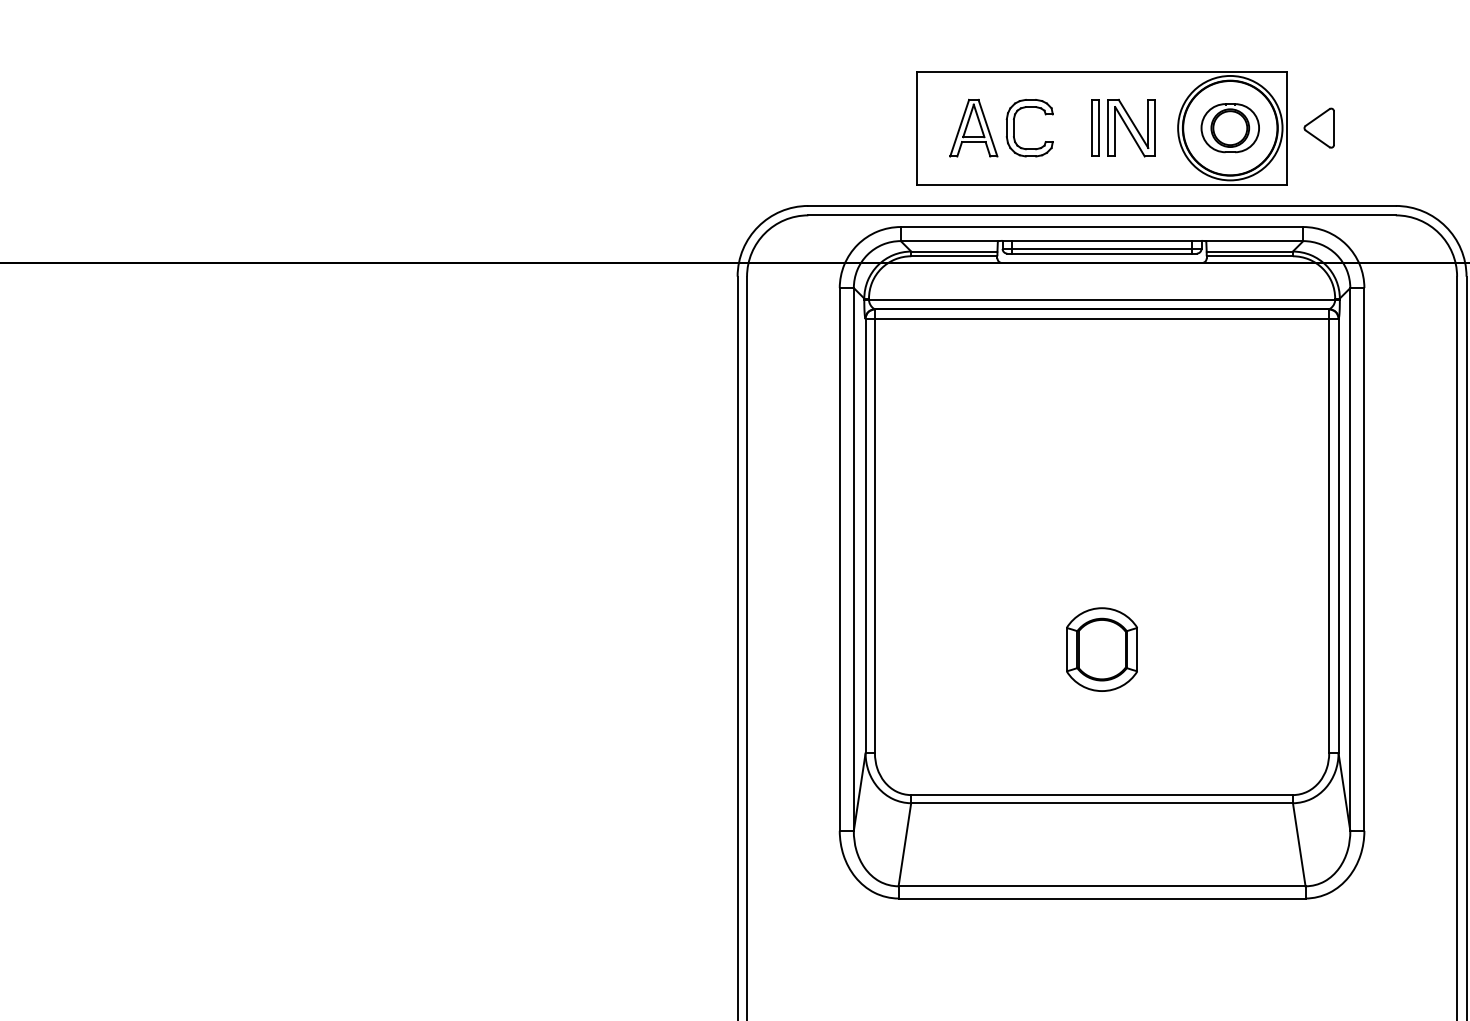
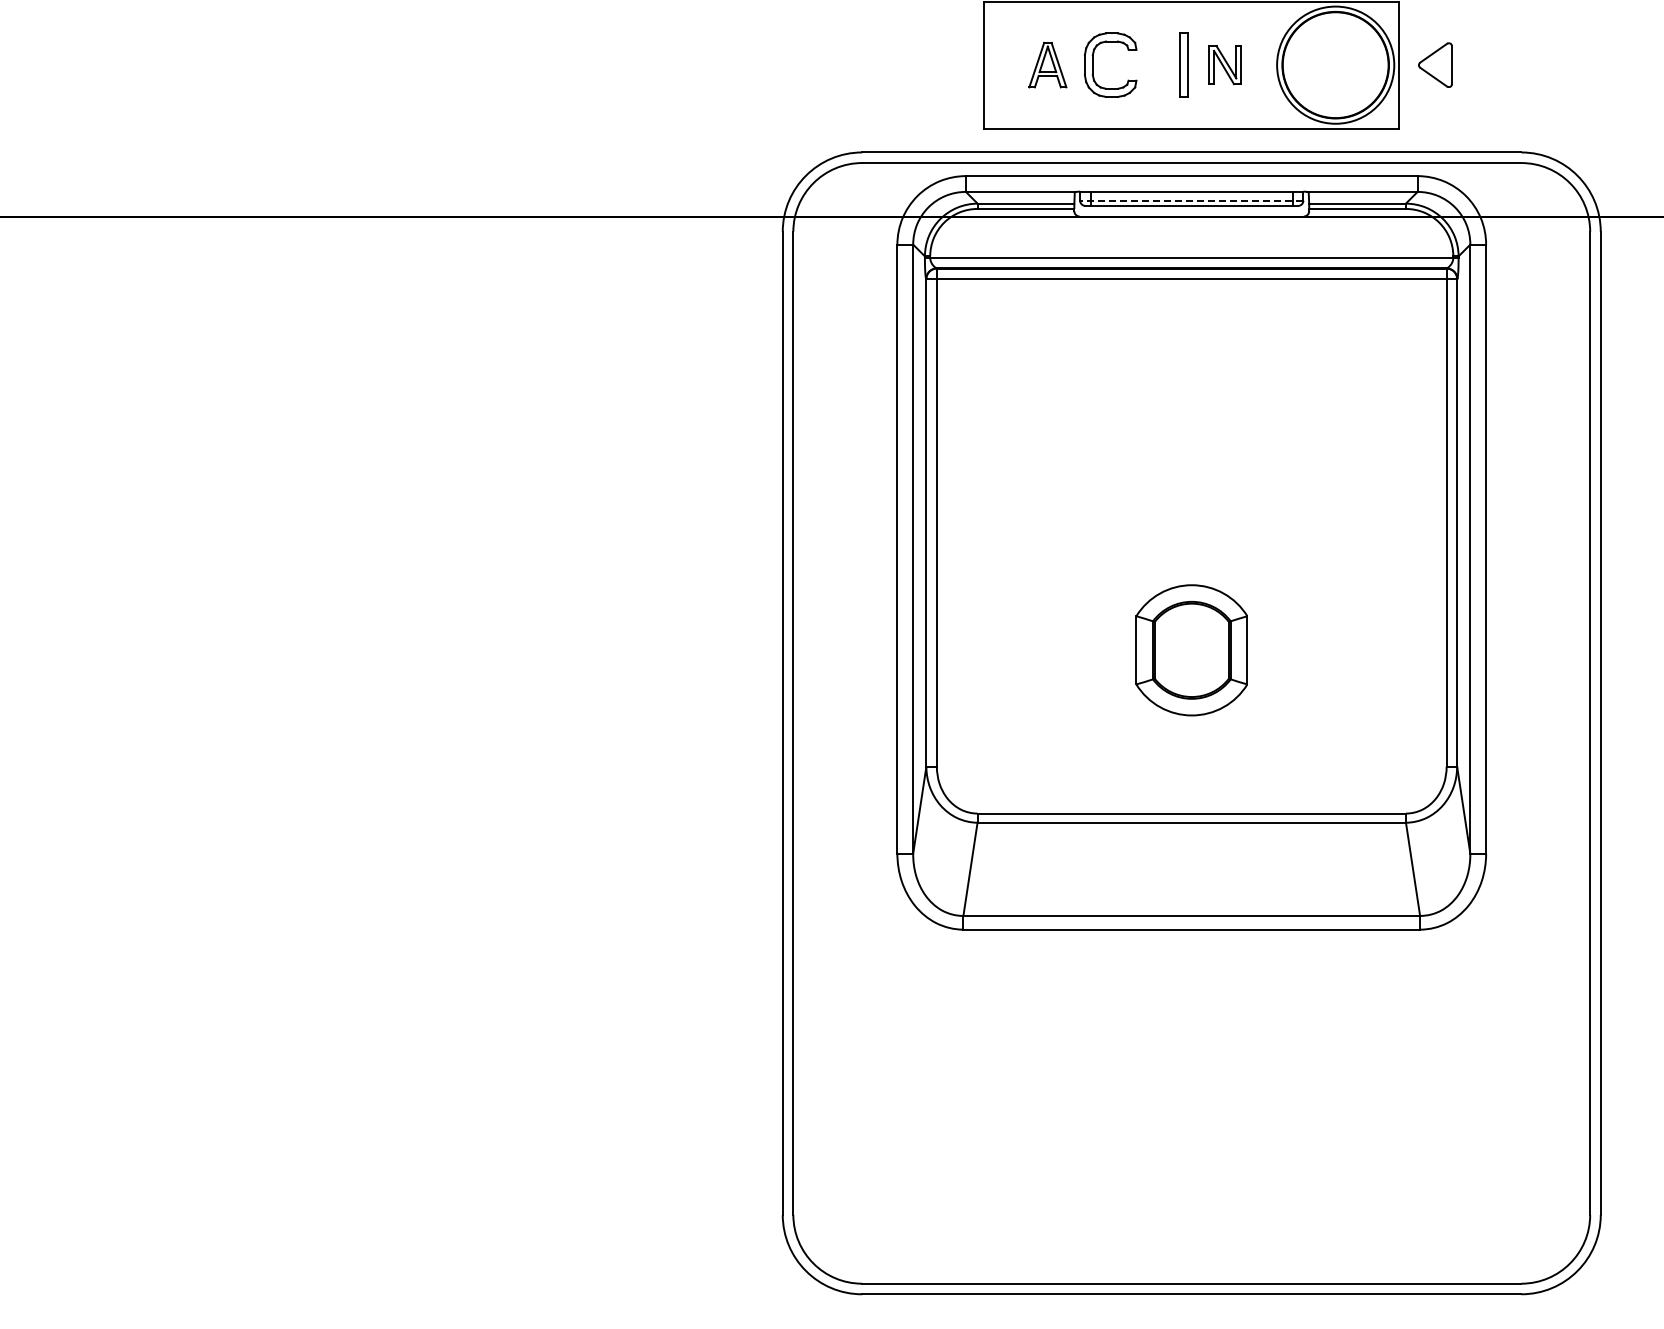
part: (973, 127) -> (1047, 64), size x0.7
part: (1132, 127) -> (1225, 64), size x0.6
part: (1230, 128) -> (1335, 65), removed
line: (1101, 248) -> (1191, 200), solid -> dashed
part: (1101, 649) -> (1191, 650), size x1.4

